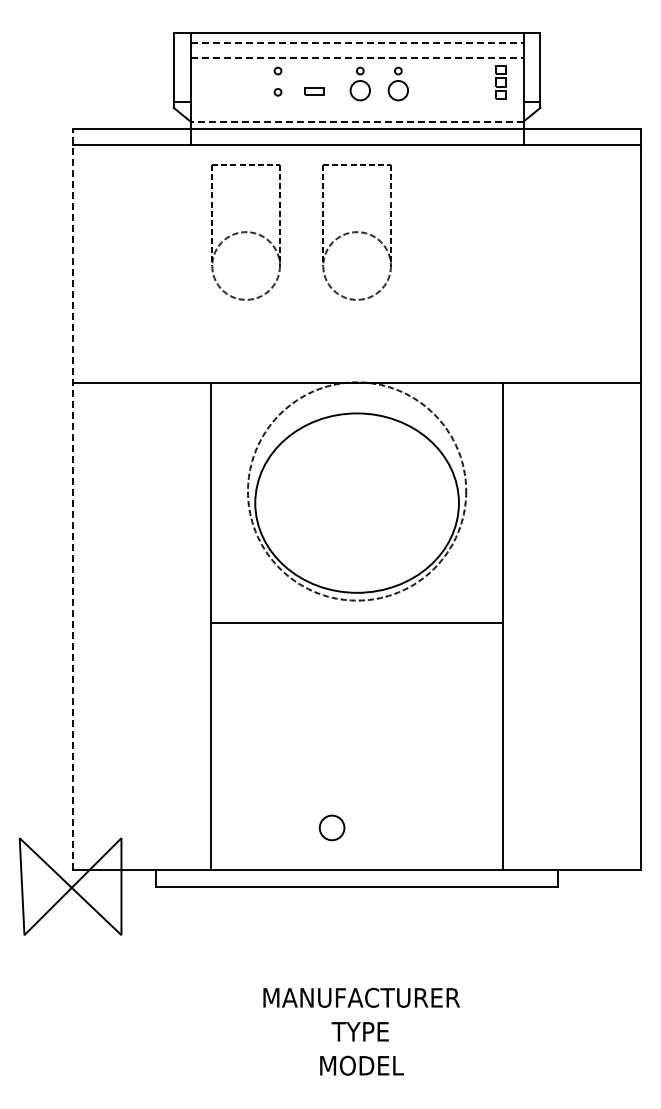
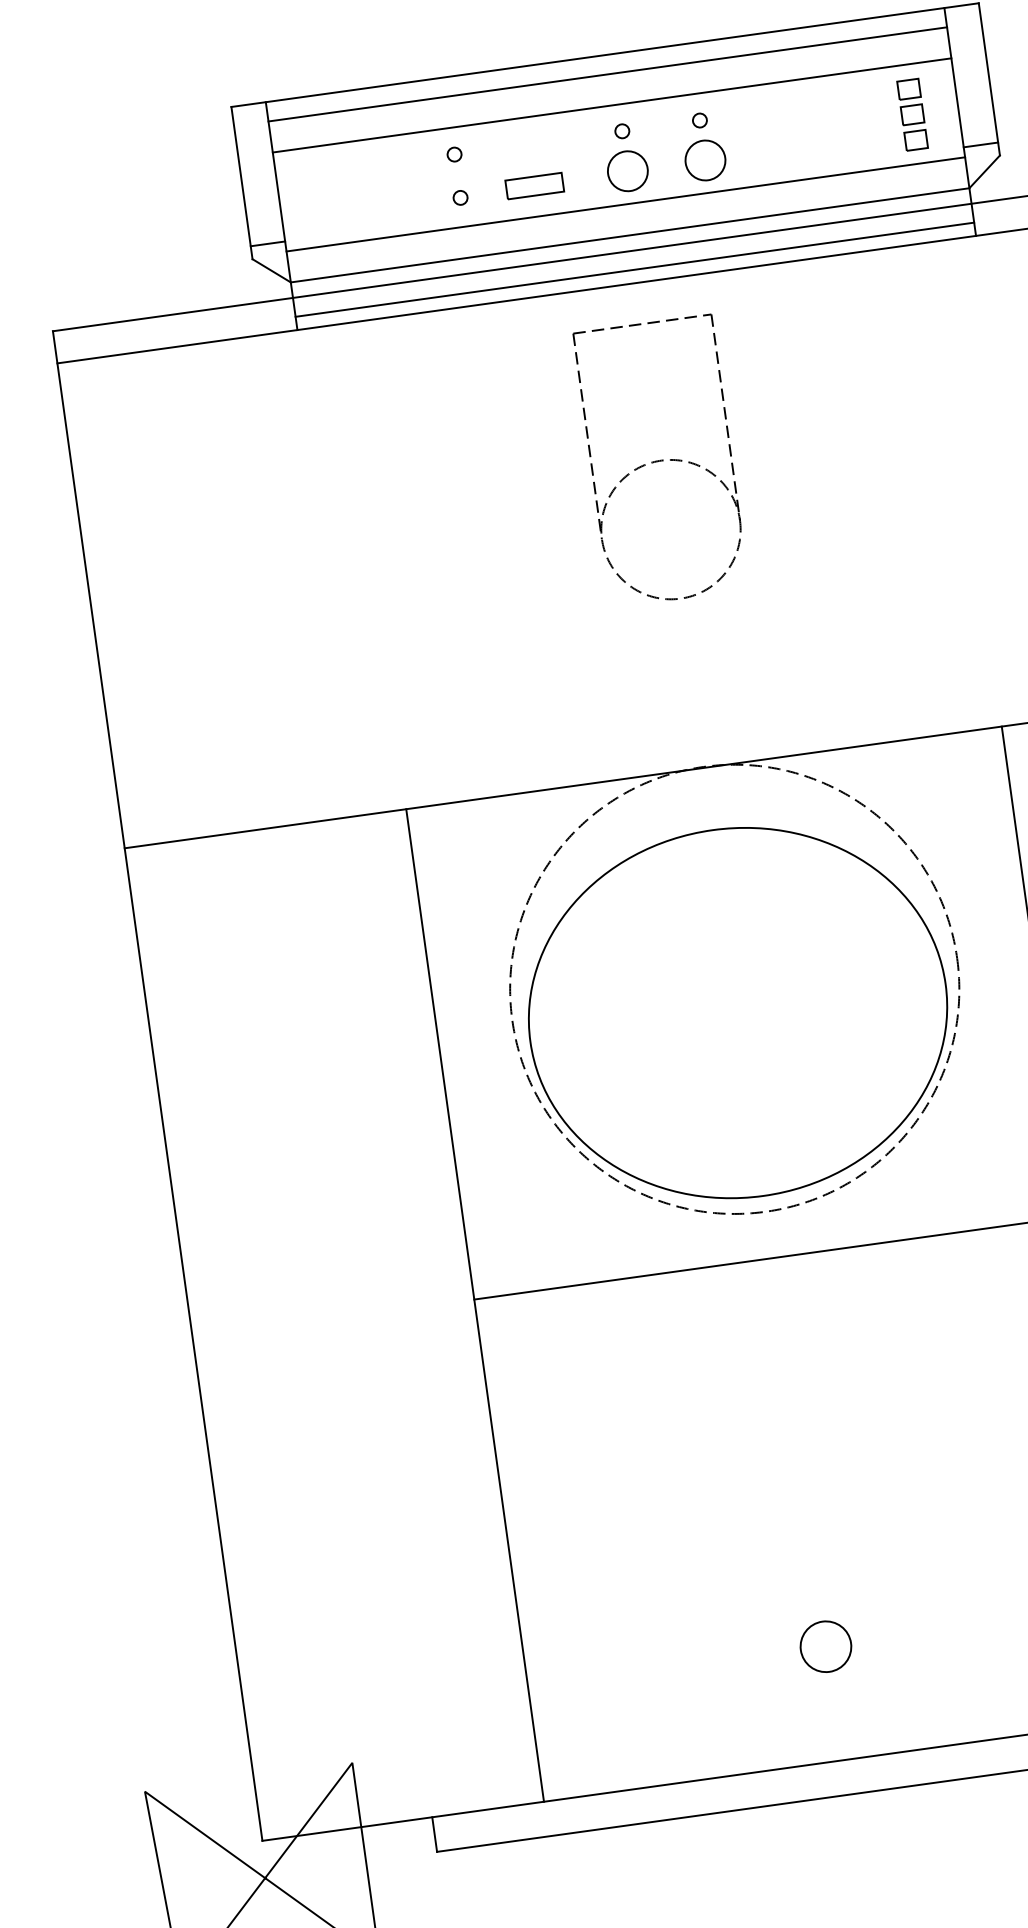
line: (357, 42) -> (608, 73), dashed -> solid
line: (357, 57) -> (612, 104), dashed -> solid
part: (314, 91) -> (534, 185), size x1.43
line: (356, 106) -> (624, 204), added
line: (356, 121) -> (628, 235), dashed -> solid
line: (356, 138) -> (633, 269), added
part: (245, 232) -> (433, 492), removed
line: (72, 499) -> (156, 1086), dashed -> solid
circle: (331, 827) -> (824, 1646), moved

